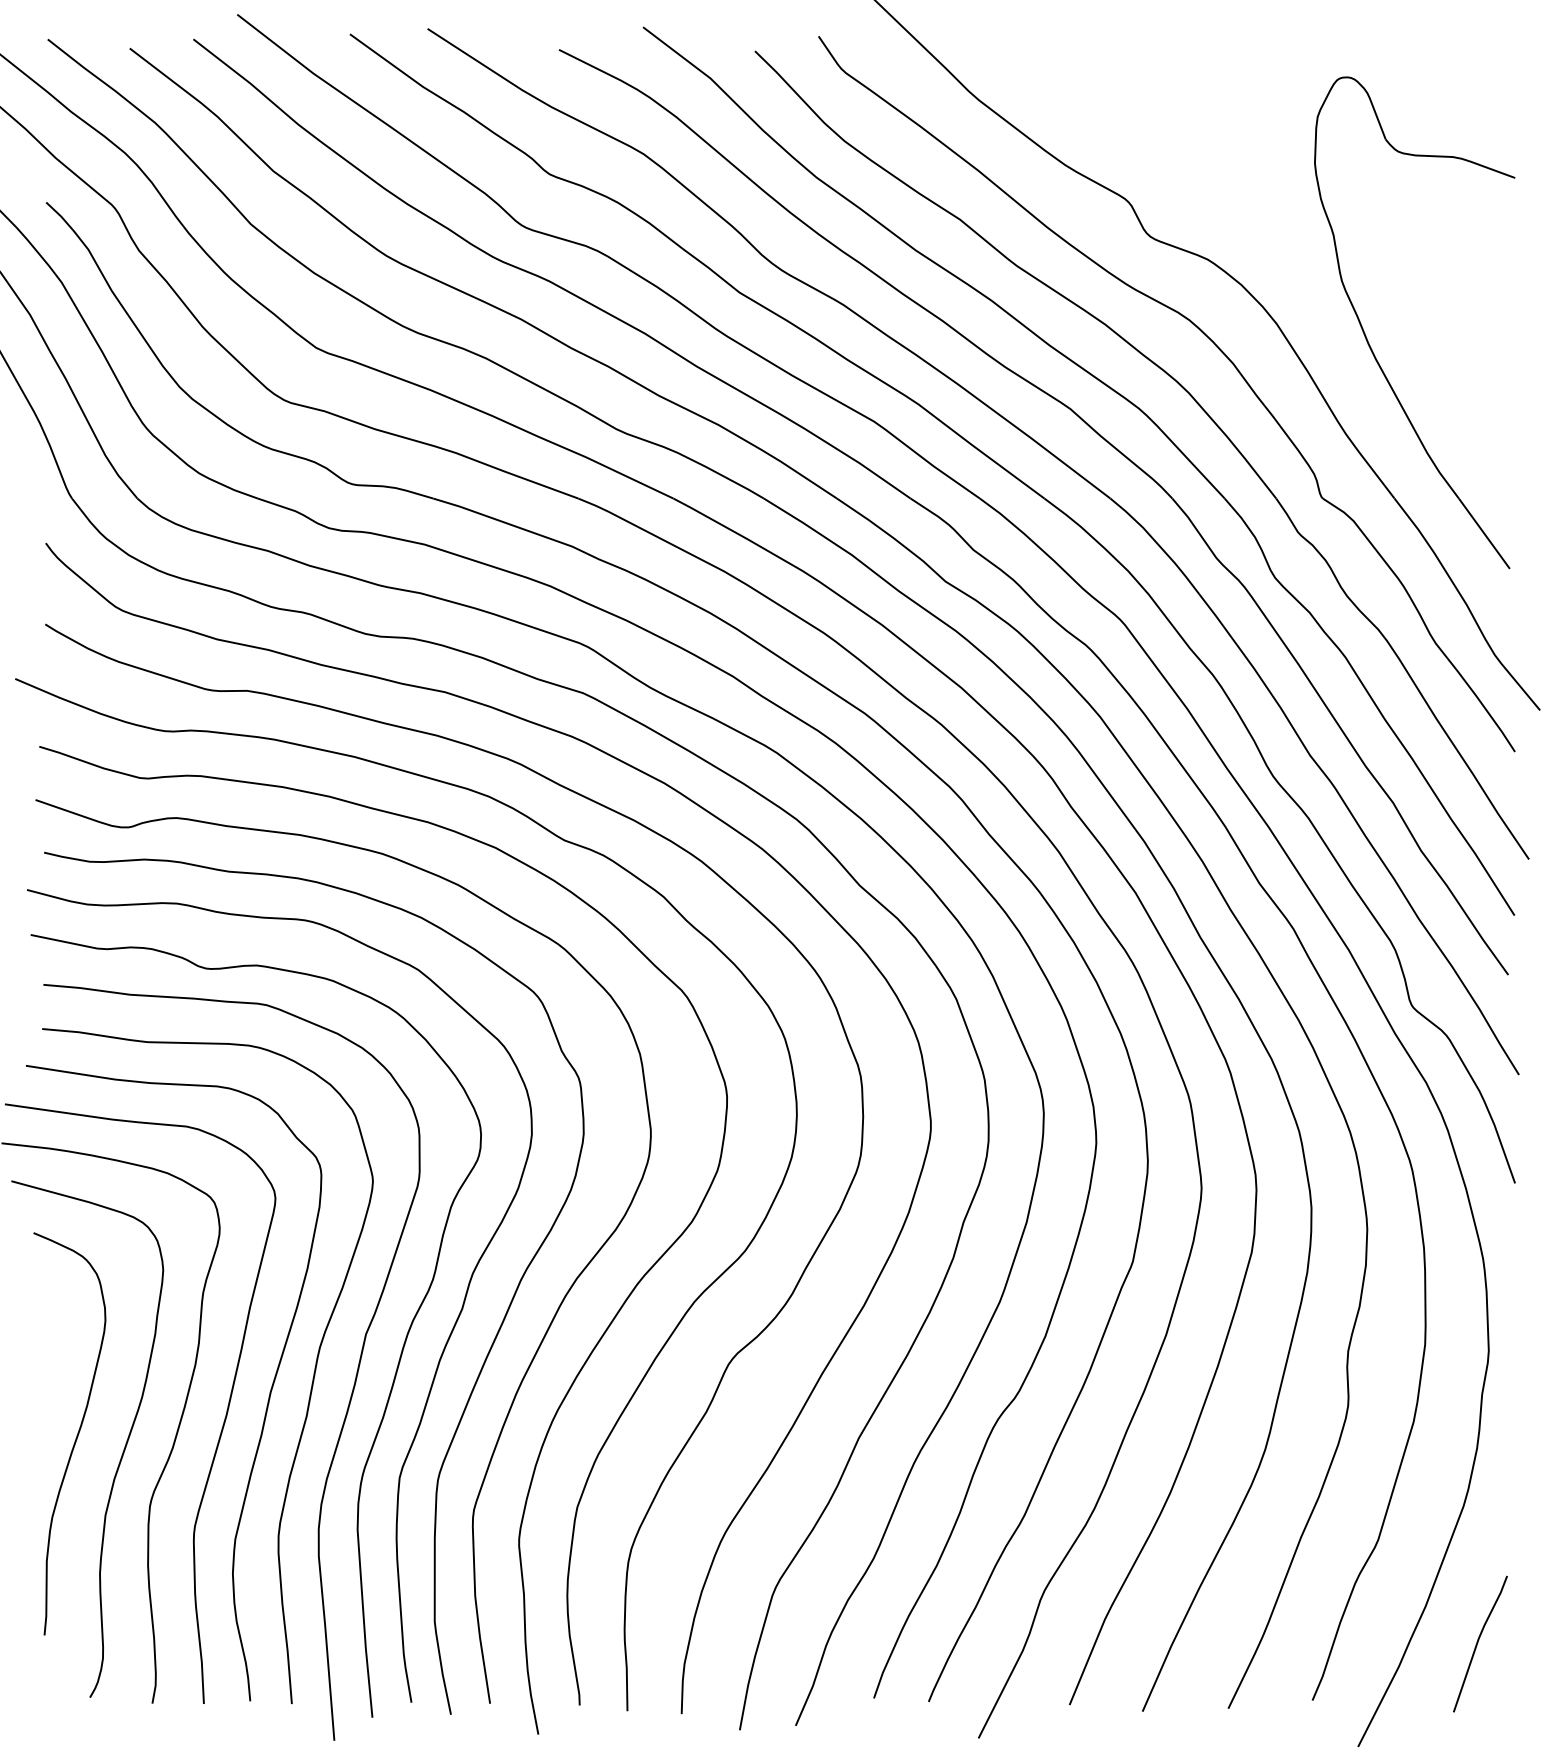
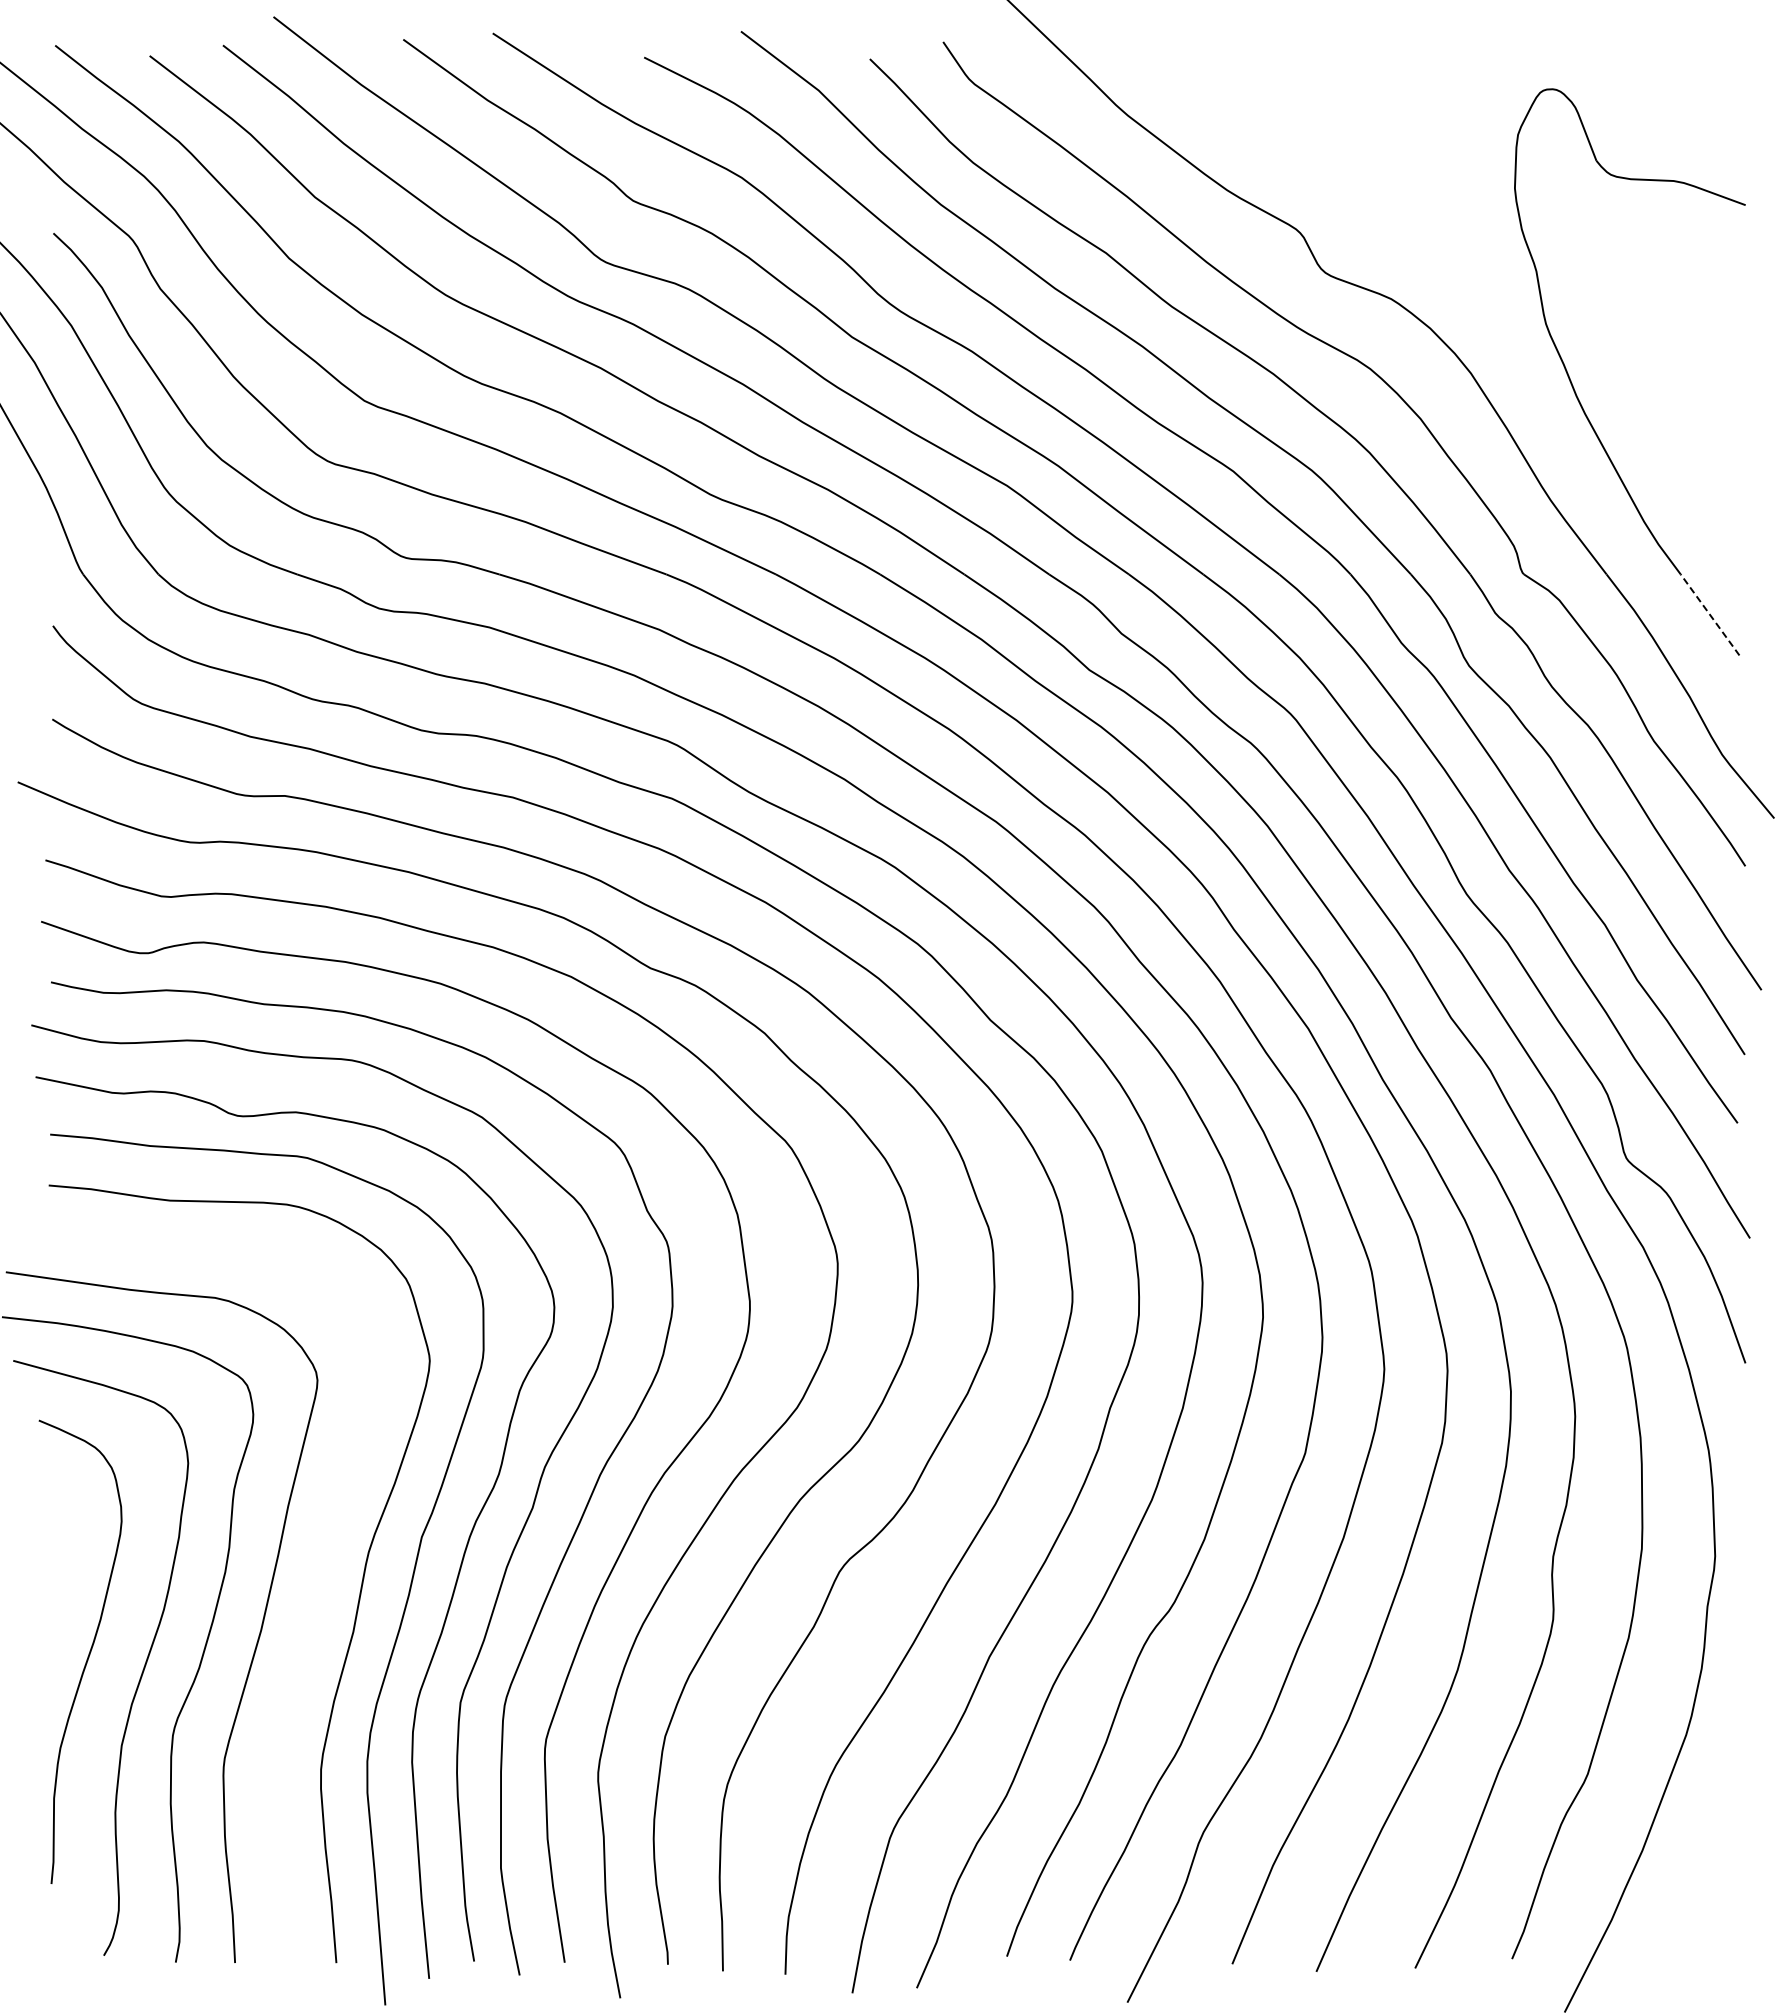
line: (1483, 533) -> (1709, 614), solid -> dashed
curve: (267, 1401) -> (308, 1614), removed
line: (1478, 1641) -> (1703, 1891), removed

